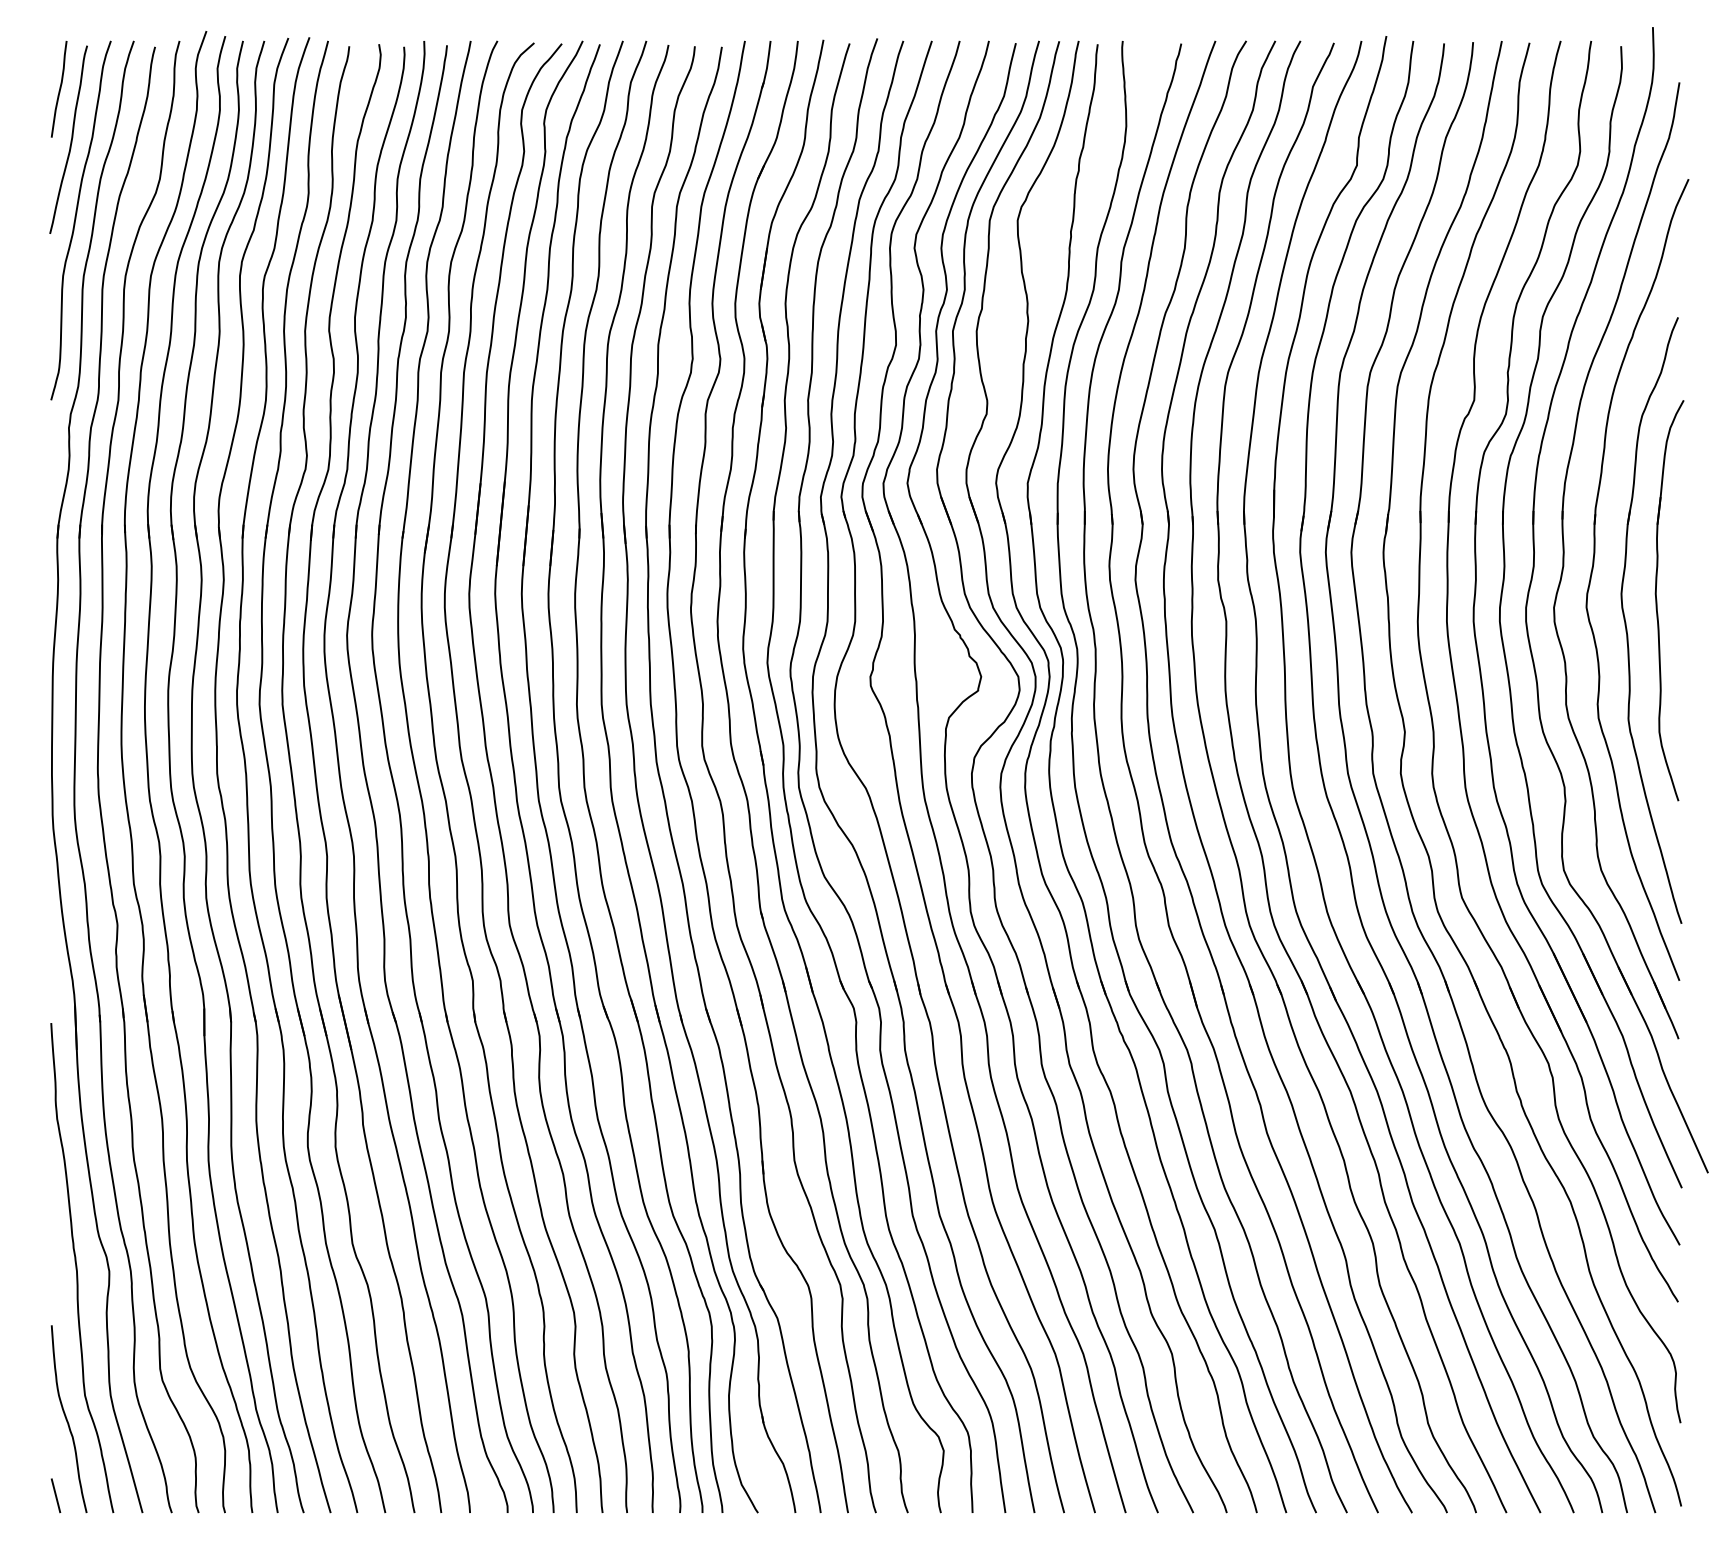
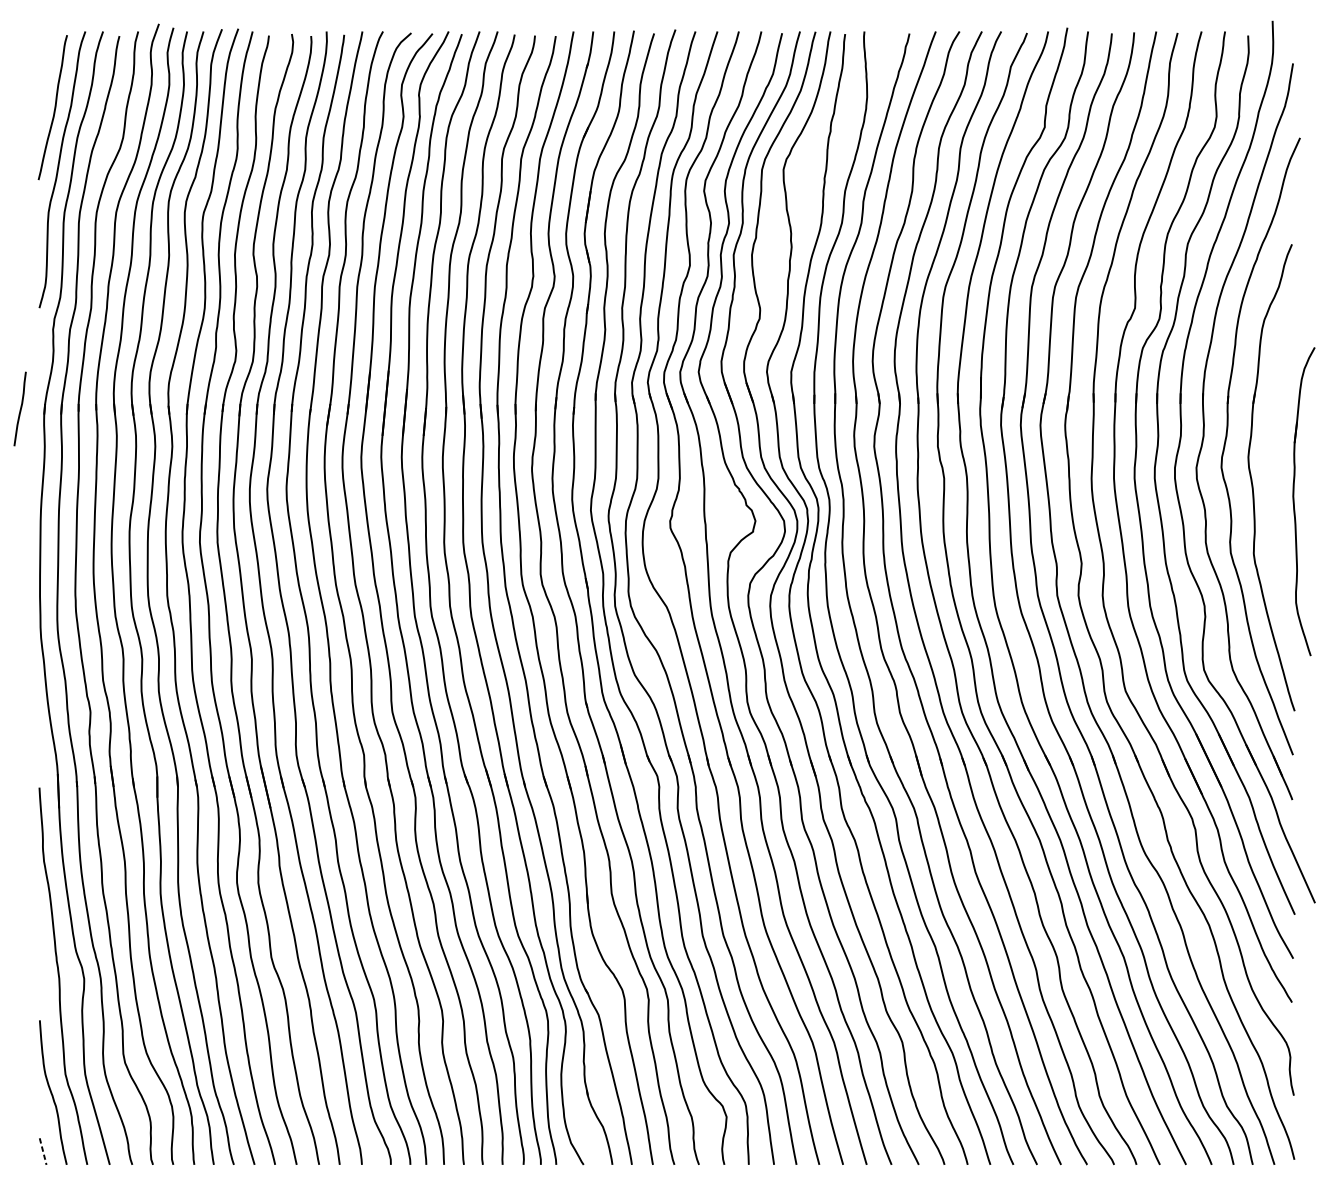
curve: (59, 89) -> (20, 409), moved
part: (1657, 600) -> (1294, 501), moved
line: (56, 1496) -> (43, 1152), solid -> dashed

